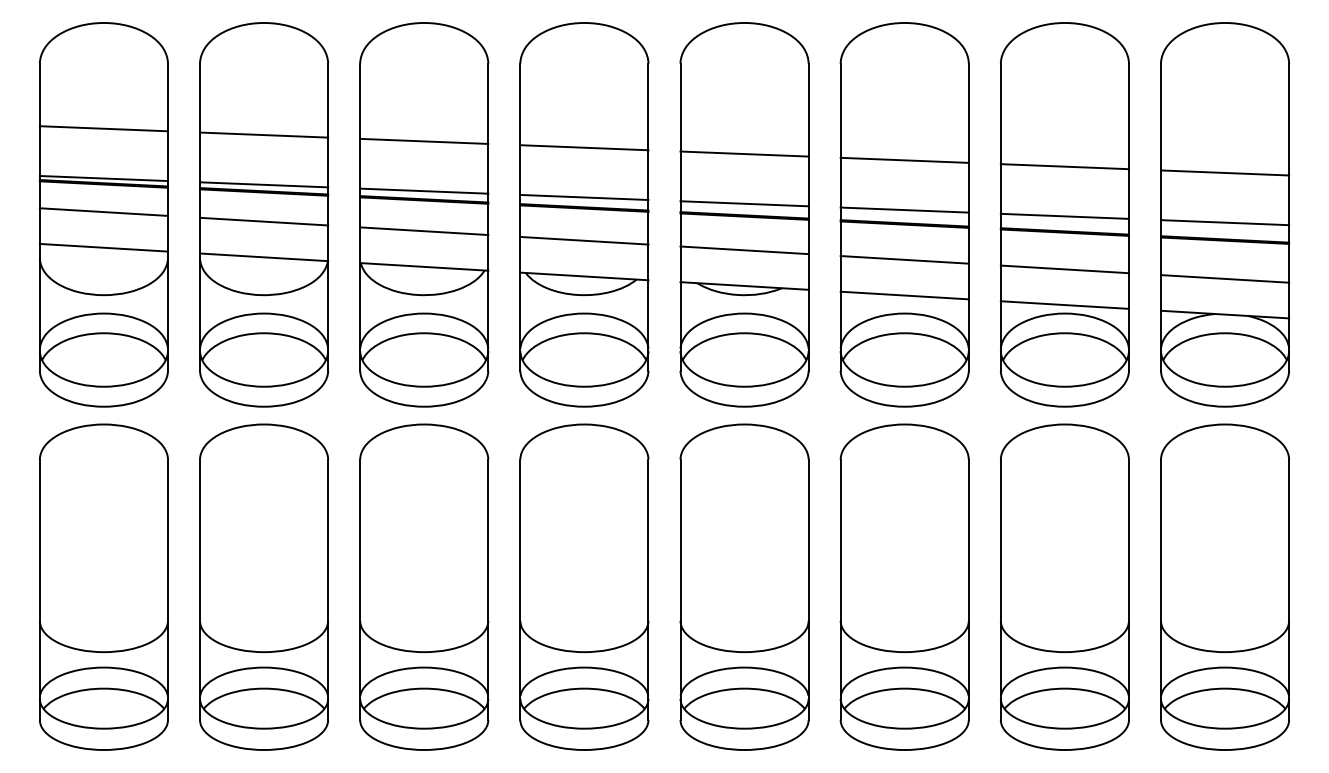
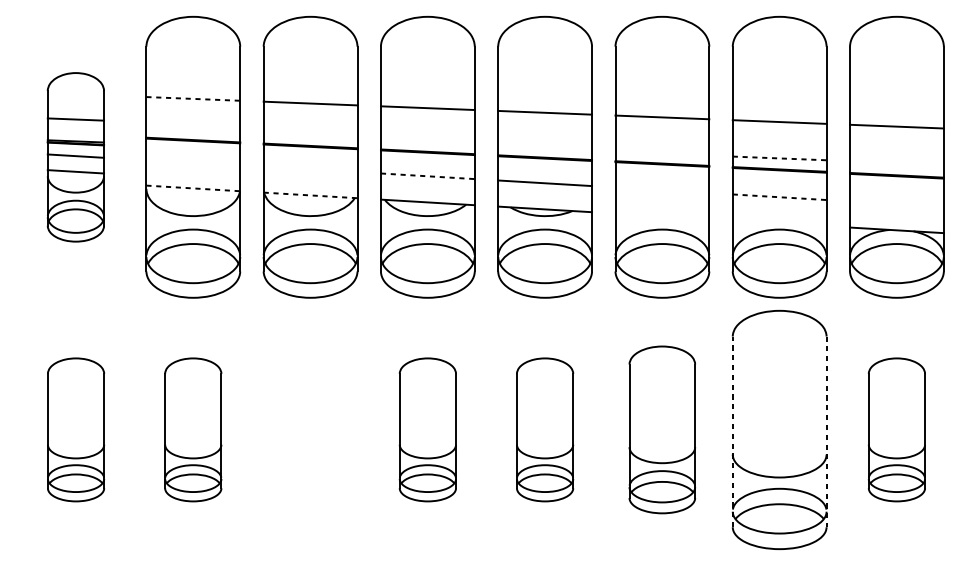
line: (264, 135) -> (193, 99), solid -> dashed
line: (264, 184) -> (193, 135), removed
line: (424, 190) -> (310, 139), removed
line: (584, 197) -> (427, 144), removed
line: (744, 203) -> (545, 149), removed
line: (904, 209) -> (662, 153), removed
part: (103, 214) -> (75, 157), size x0.6
line: (1065, 216) -> (780, 158), solid -> dashed
line: (264, 221) -> (193, 162), removed
line: (1225, 222) -> (897, 162), removed
line: (424, 231) -> (310, 169), removed
line: (584, 240) -> (427, 176), solid -> dashed
line: (264, 257) -> (193, 188), solid -> dashed
line: (904, 259) -> (662, 190), removed
line: (424, 266) -> (310, 195), solid -> dashed
line: (1065, 269) -> (780, 197), solid -> dashed
line: (1225, 278) -> (897, 203), removed
line: (904, 295) -> (662, 216), removed
line: (1064, 304) -> (779, 222), removed
part: (103, 586) -> (75, 429), size x0.6
part: (263, 586) -> (192, 429), size x0.6
part: (424, 586) -> (310, 429), removed
part: (584, 586) -> (427, 429), size x0.6
part: (744, 586) -> (545, 429), size x0.6
part: (904, 586) -> (662, 429), size x0.7
part: (1224, 586) -> (896, 429), size x0.6
line: (1000, 589) -> (732, 431), solid -> dashed
line: (1128, 590) -> (826, 432), solid -> dashed

